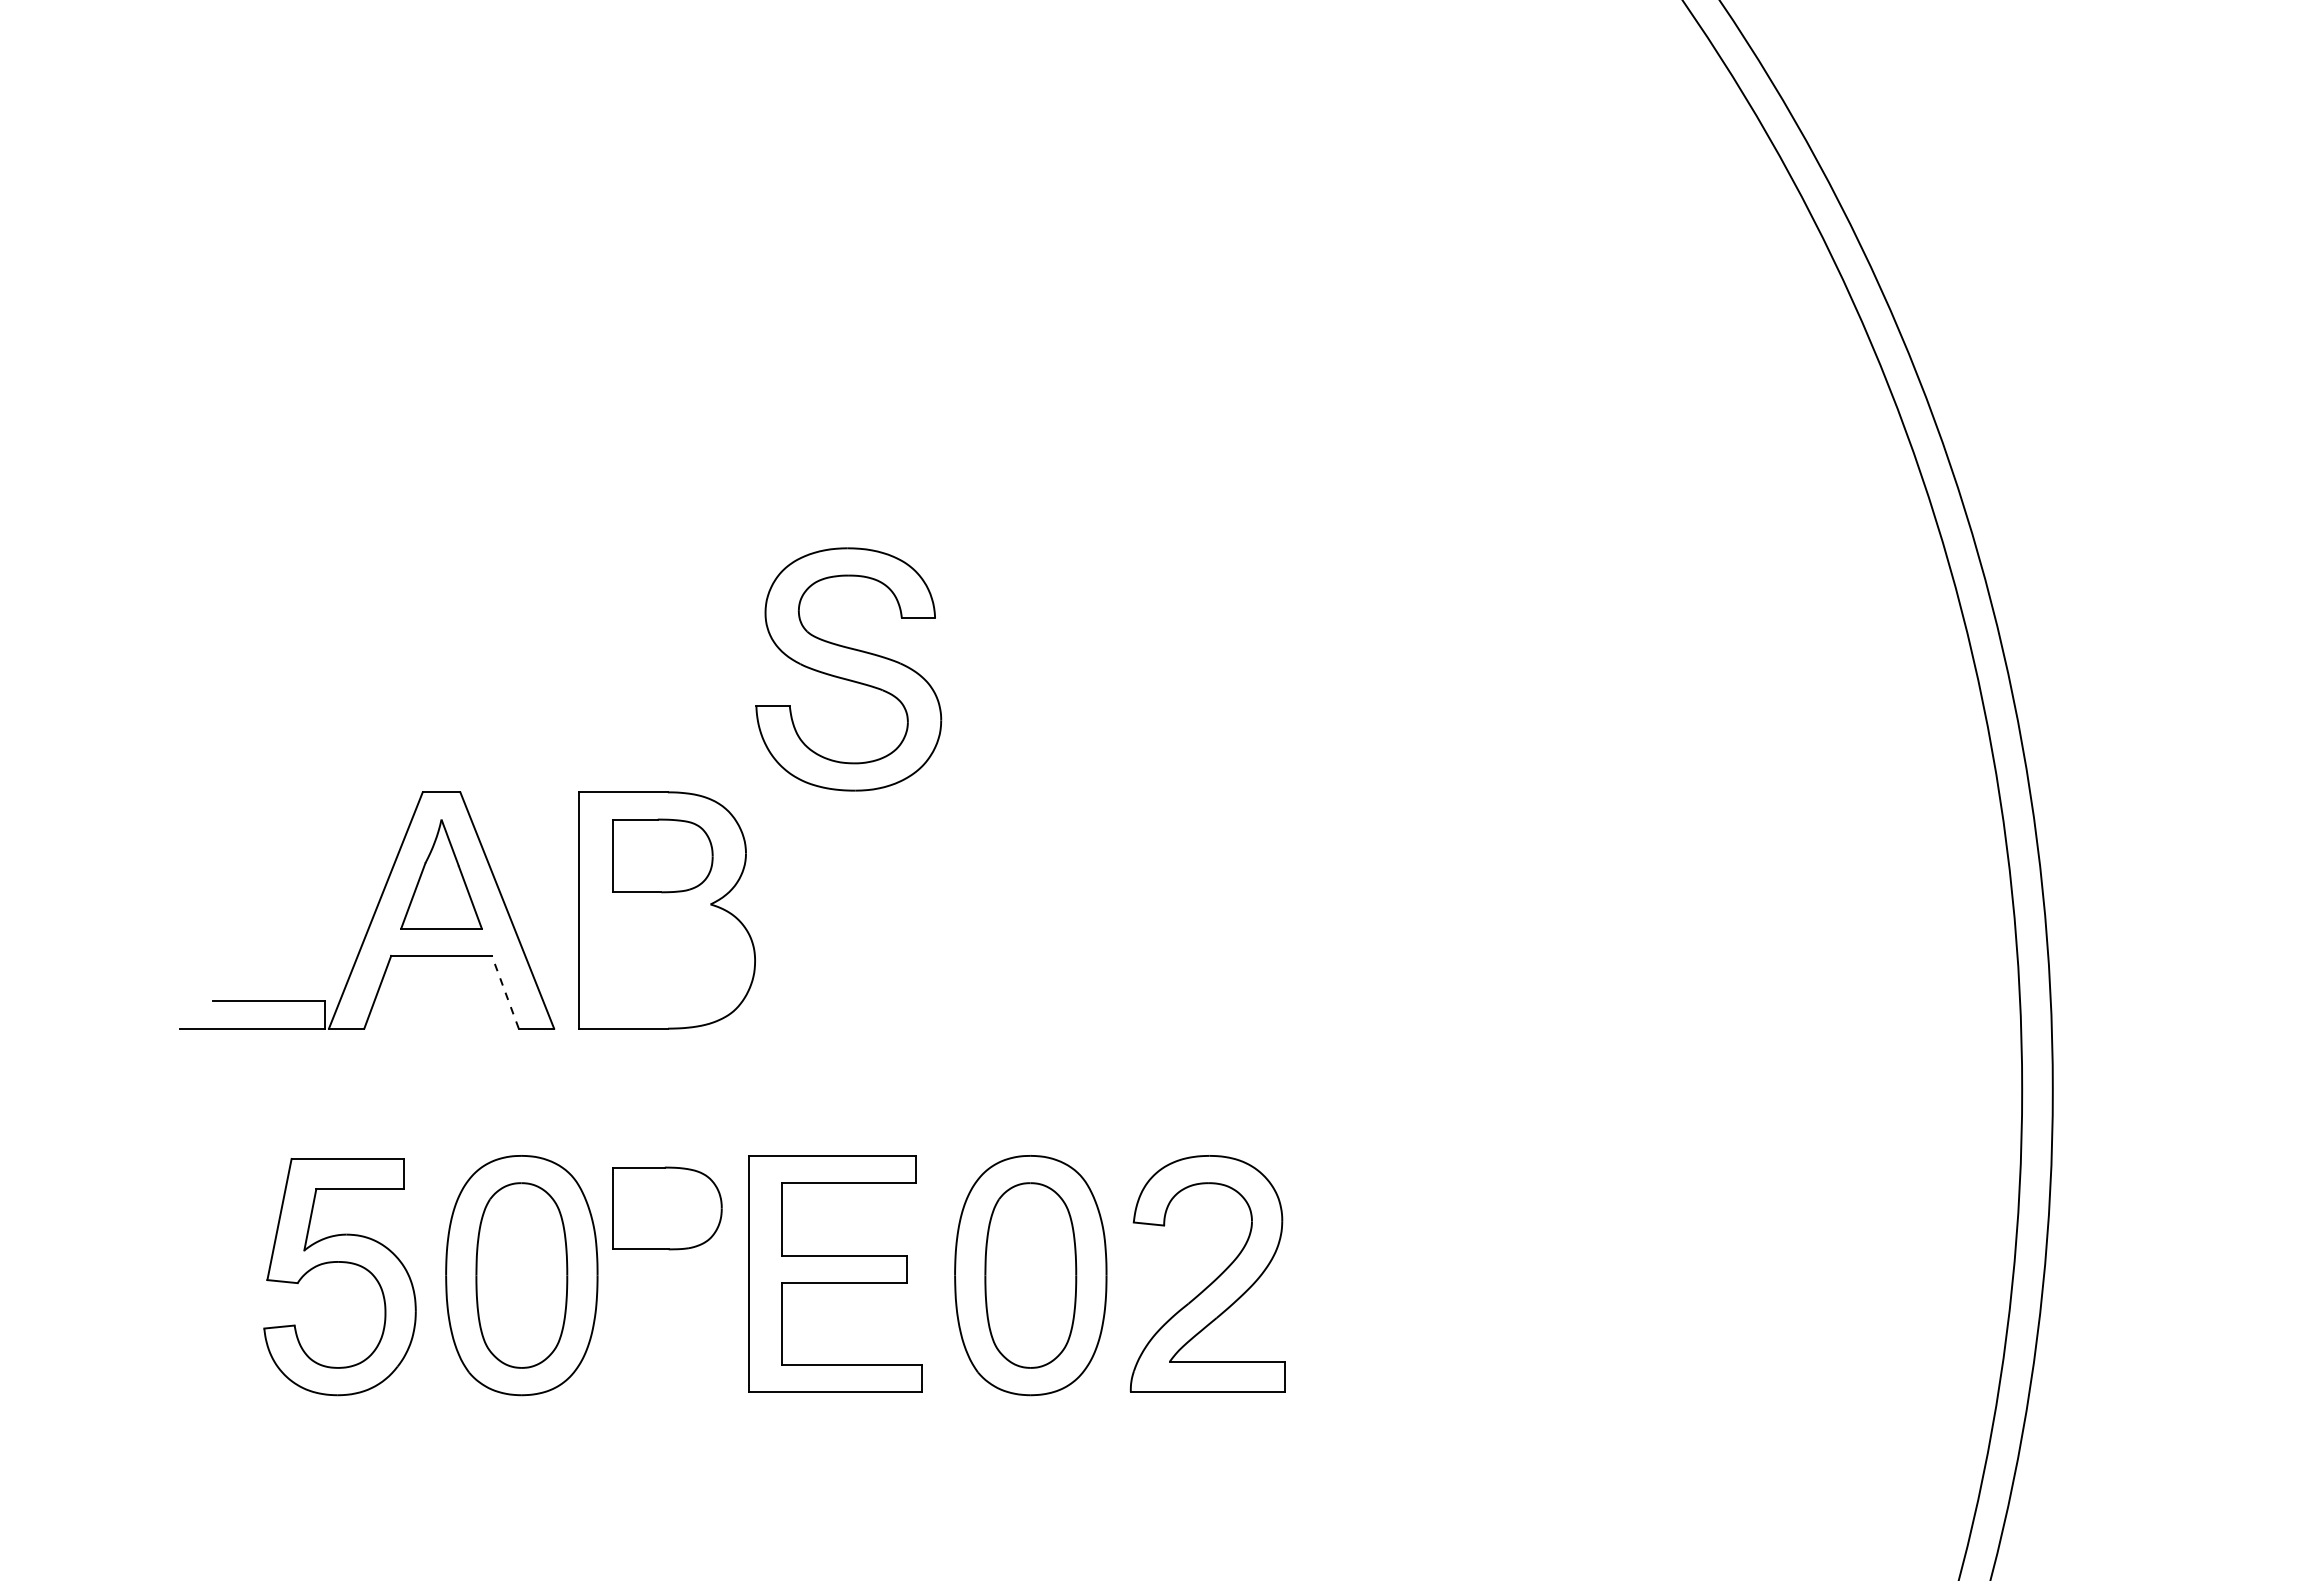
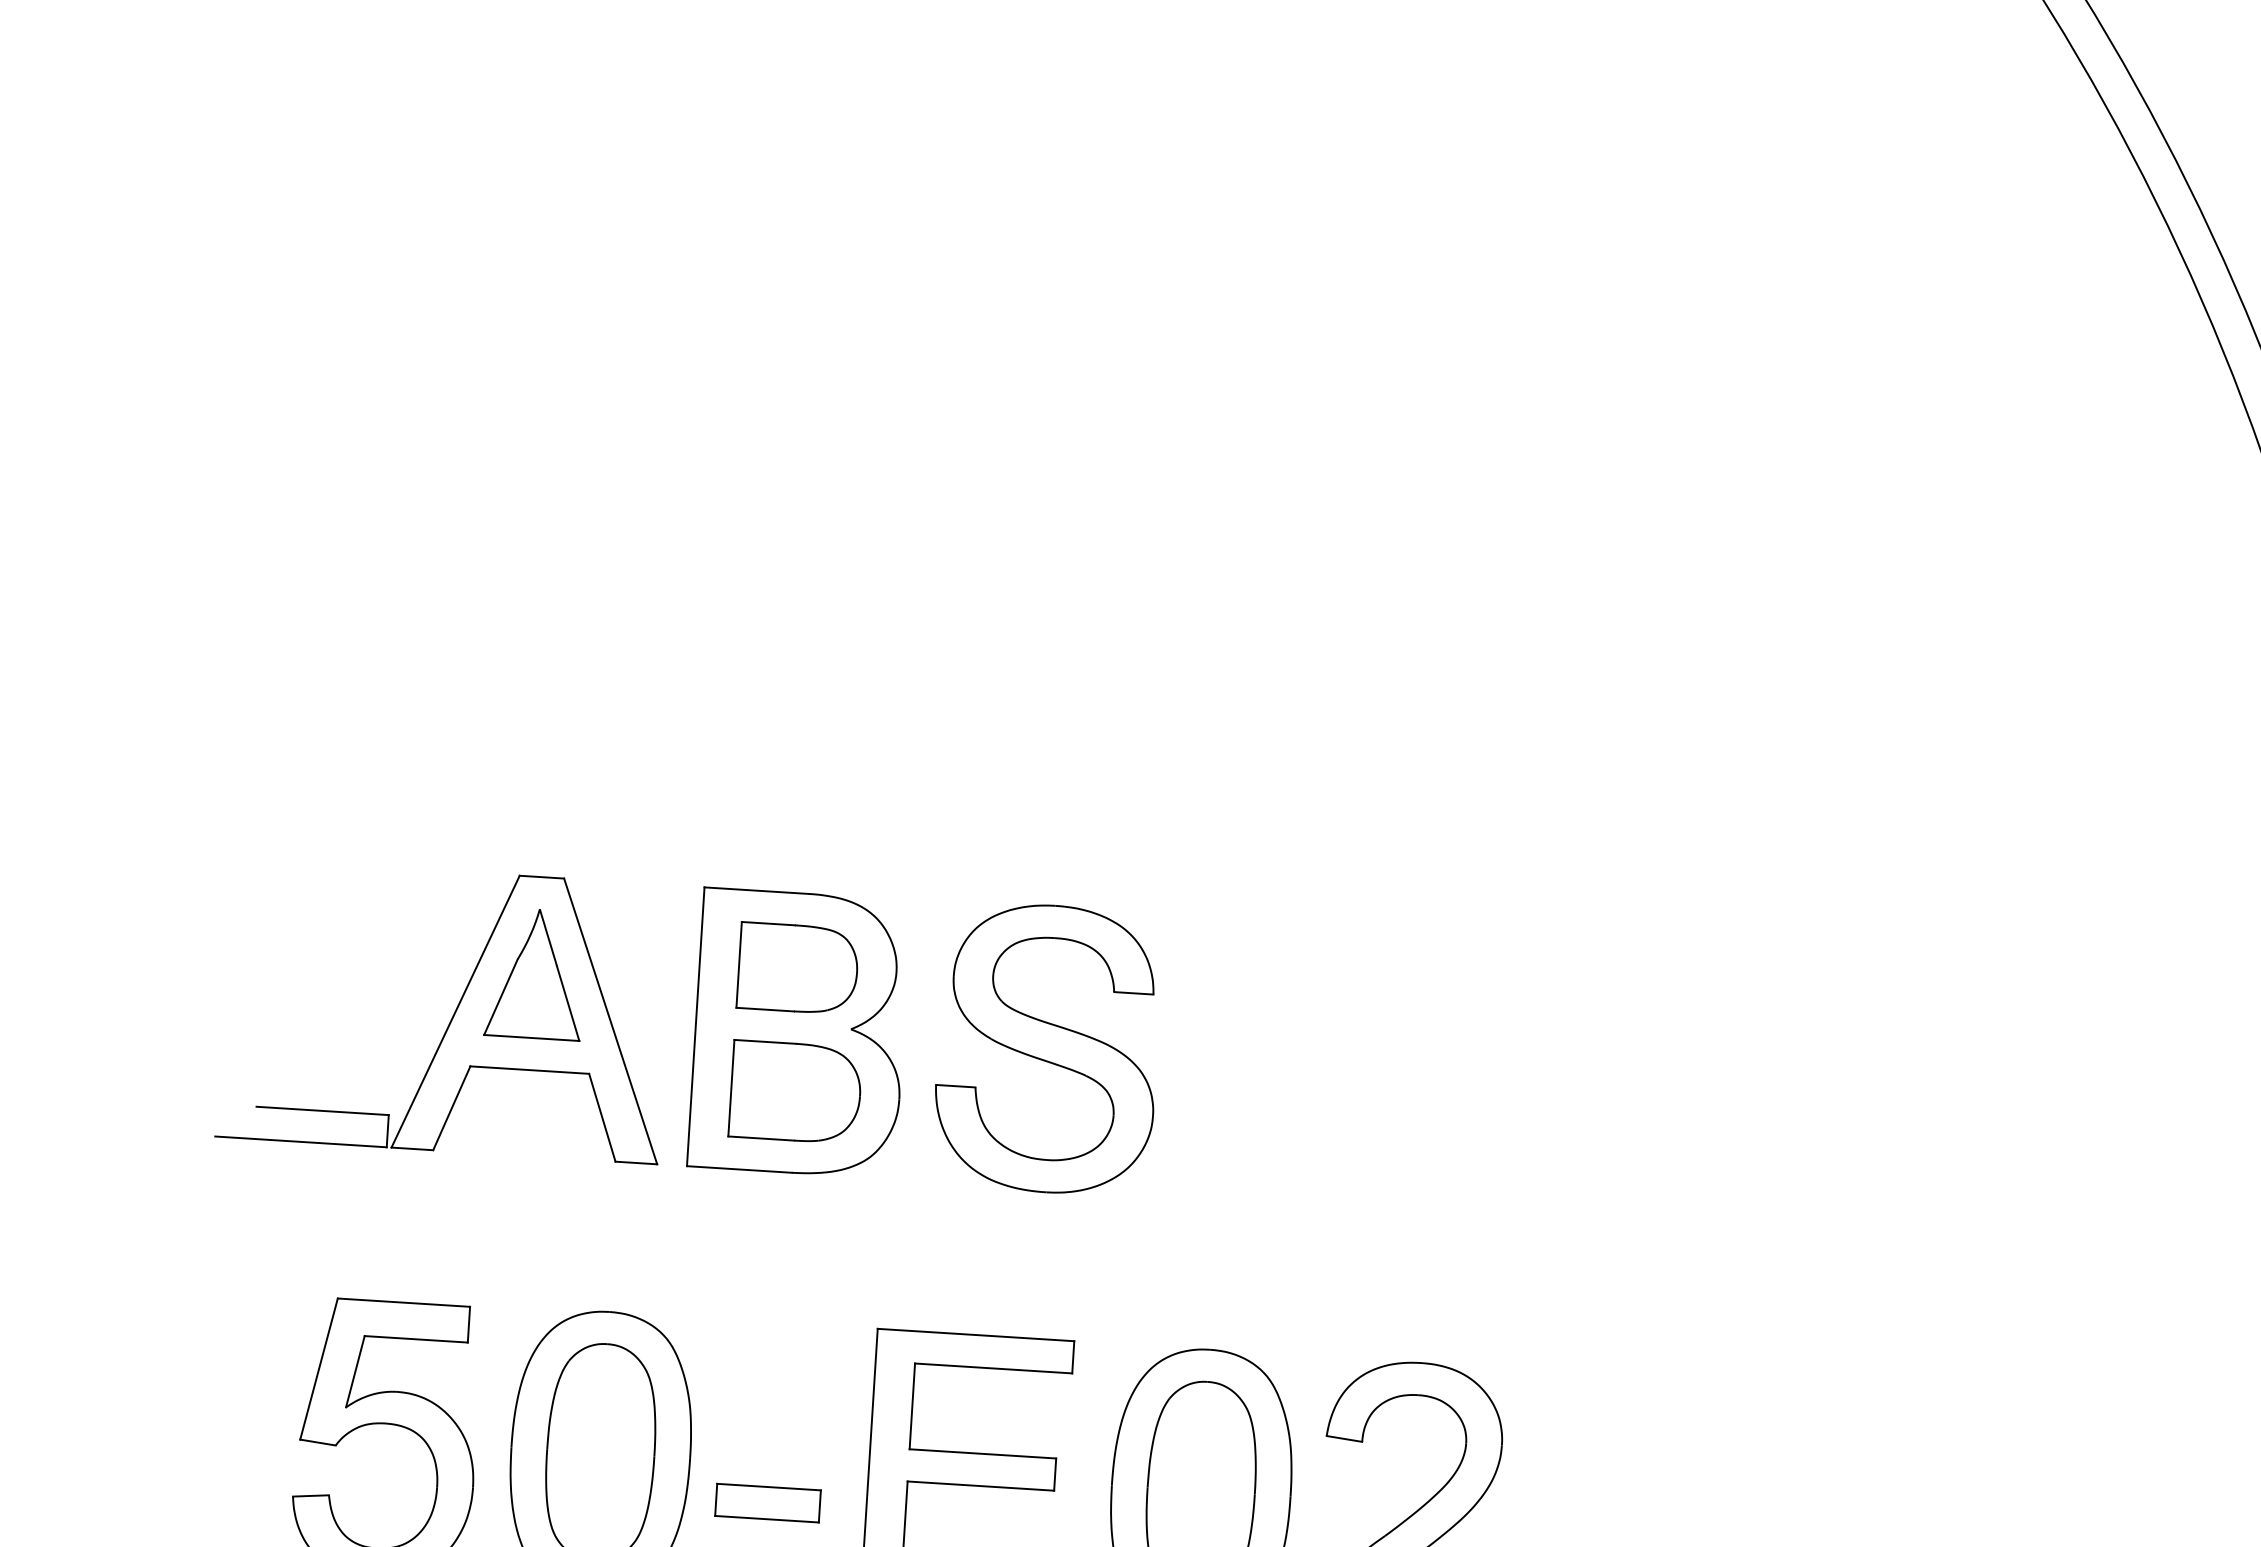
part: (848, 669) -> (1047, 1048), moved
line: (505, 992) -> (602, 1118), dashed -> solid
part: (667, 1208) -> (795, 1092), moved
part: (665, 1308) -> (767, 1502), added

